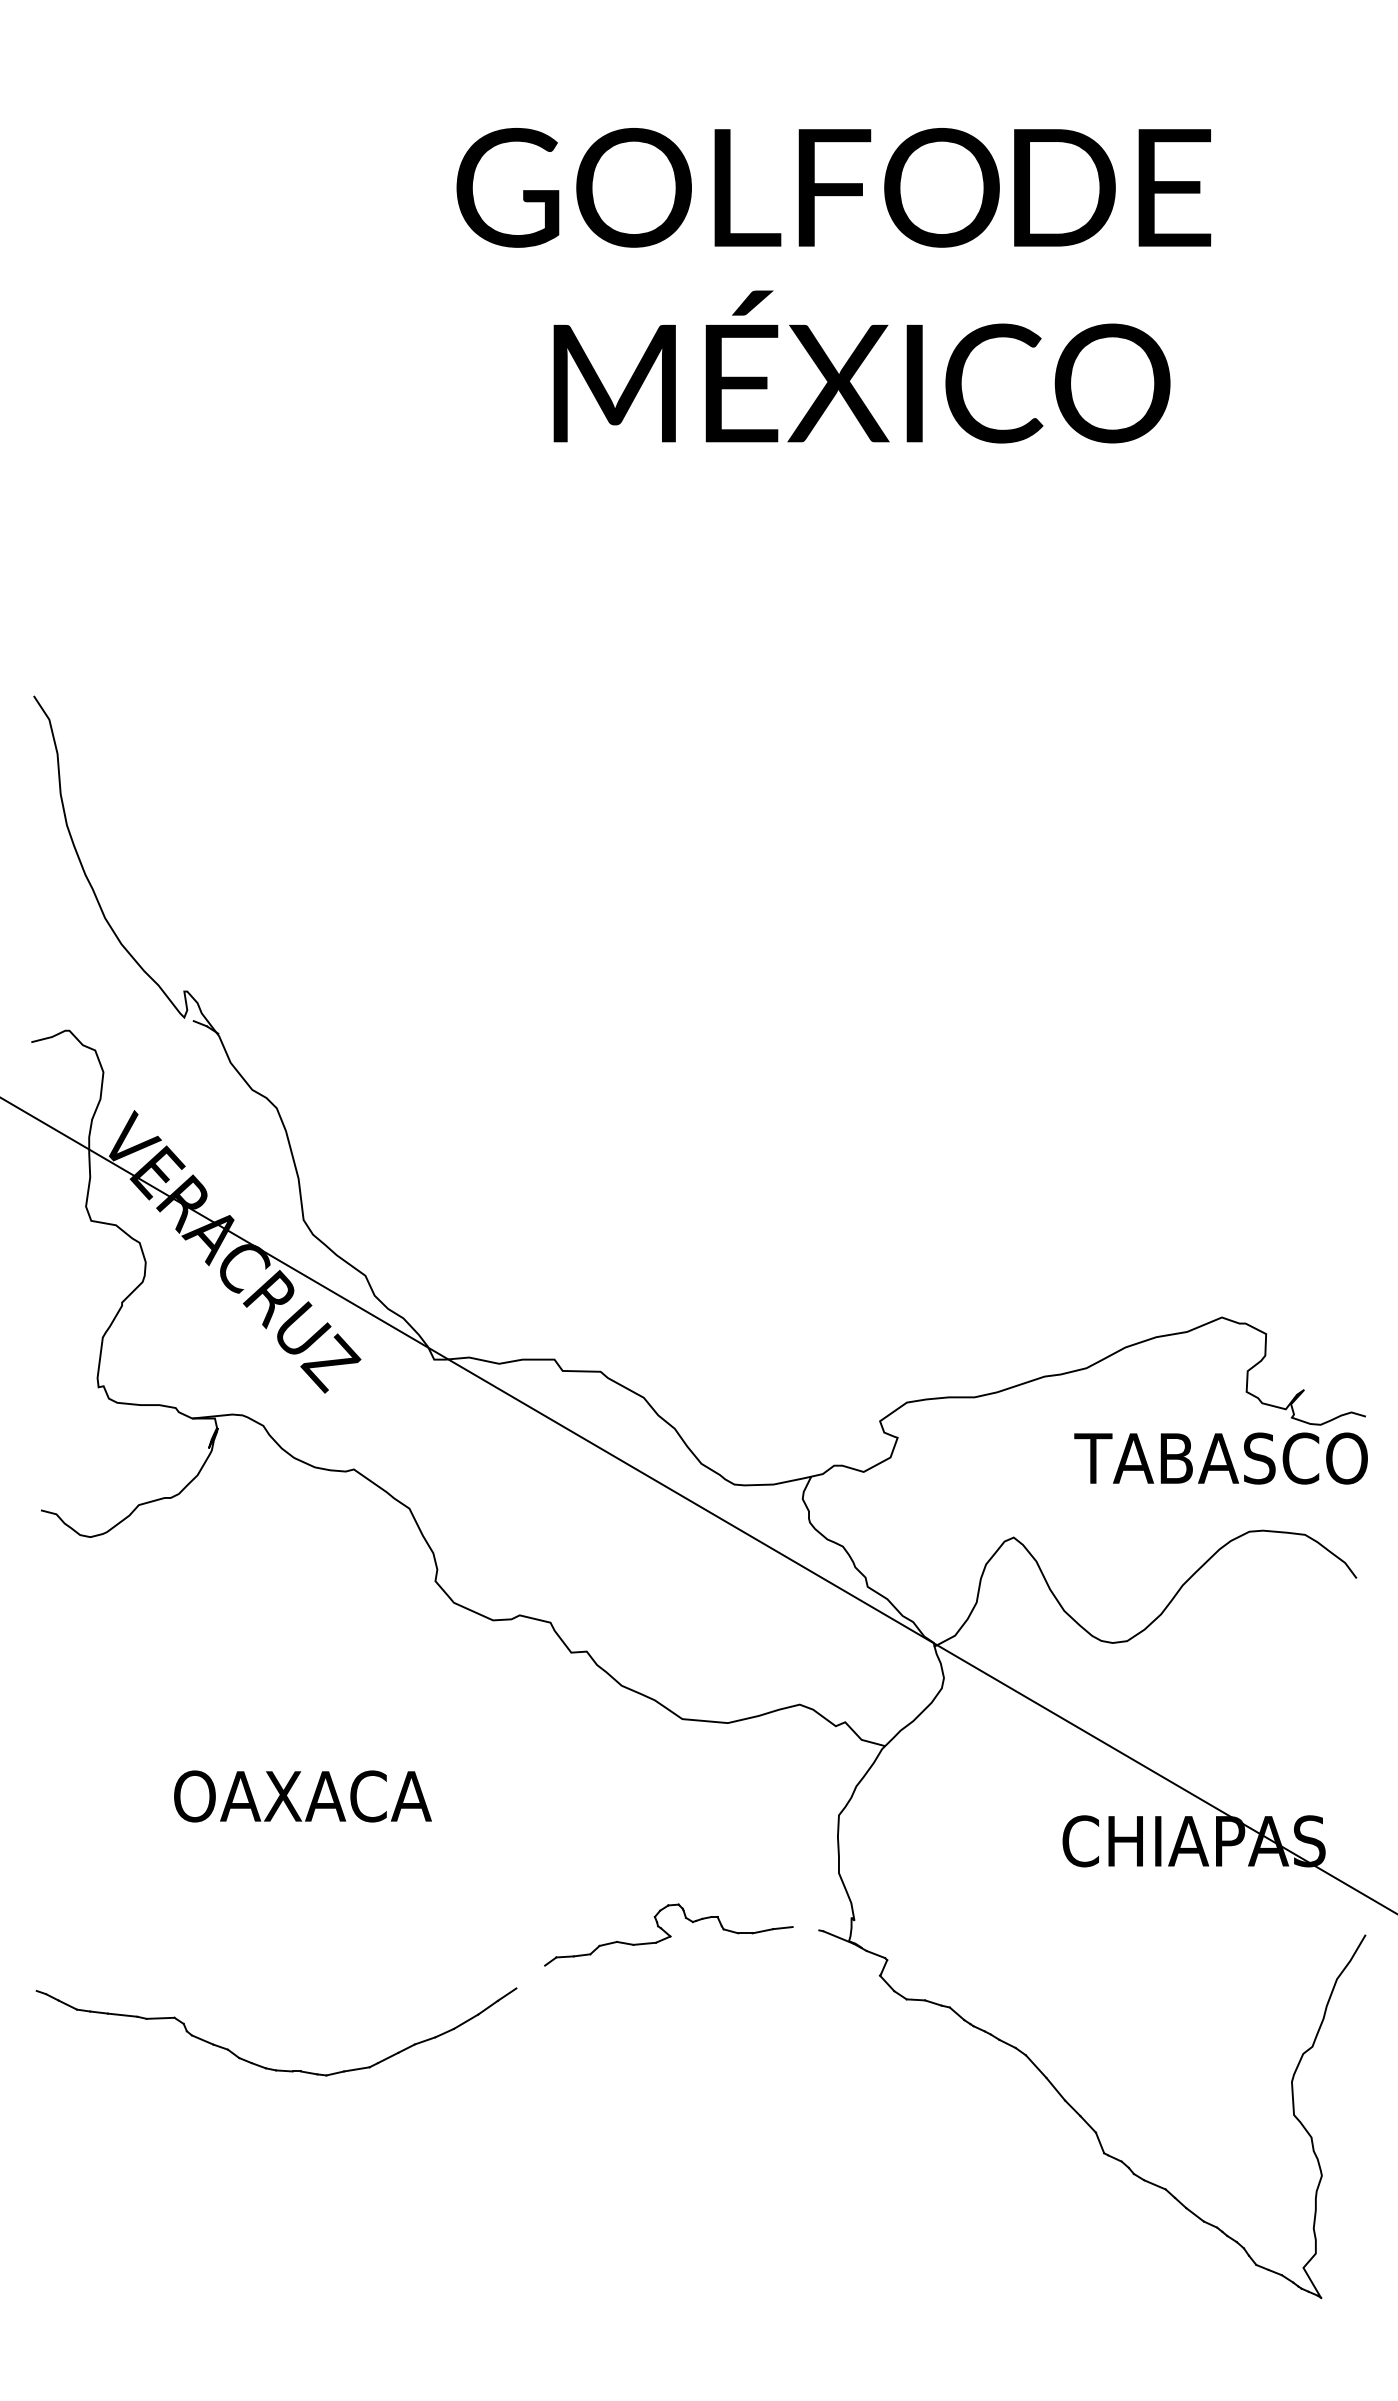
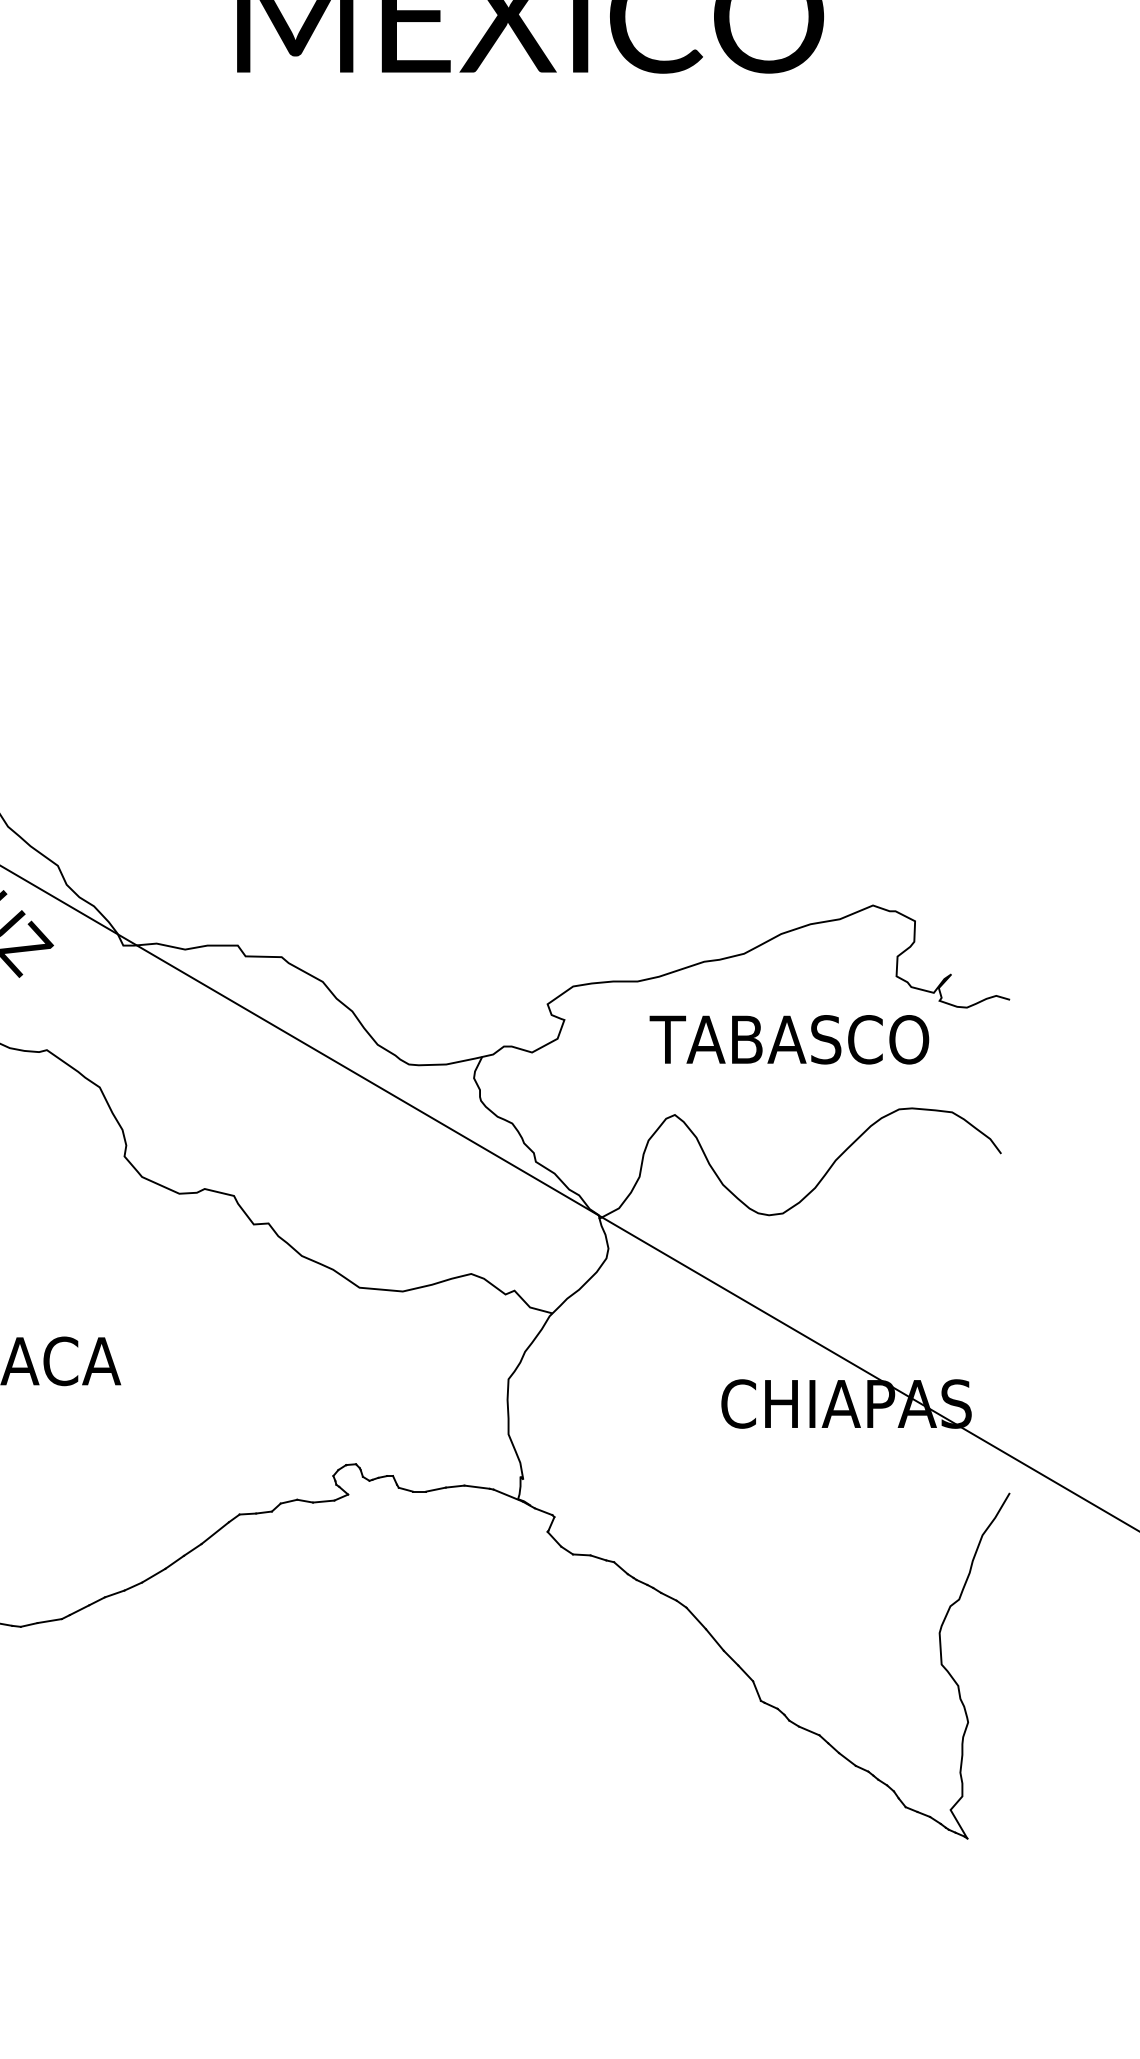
text: (1220, 1458) -> (788, 1039), moved
line: (805, 1928) -> (476, 1486), added
line: (530, 1976) -> (214, 1532), added

